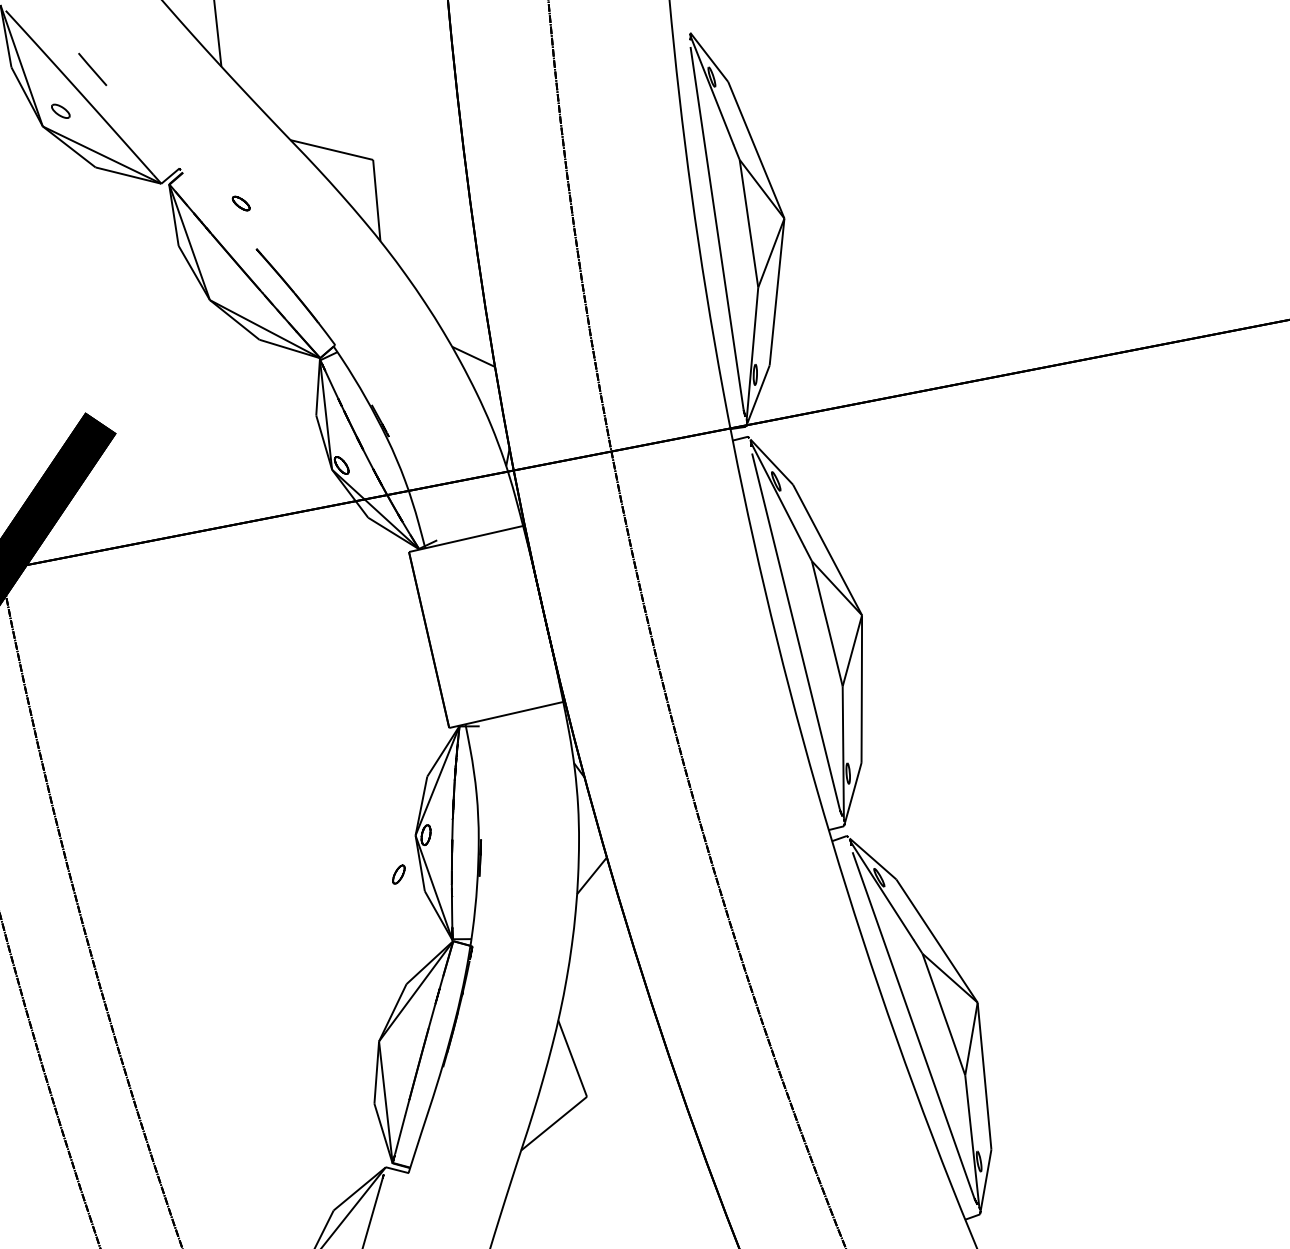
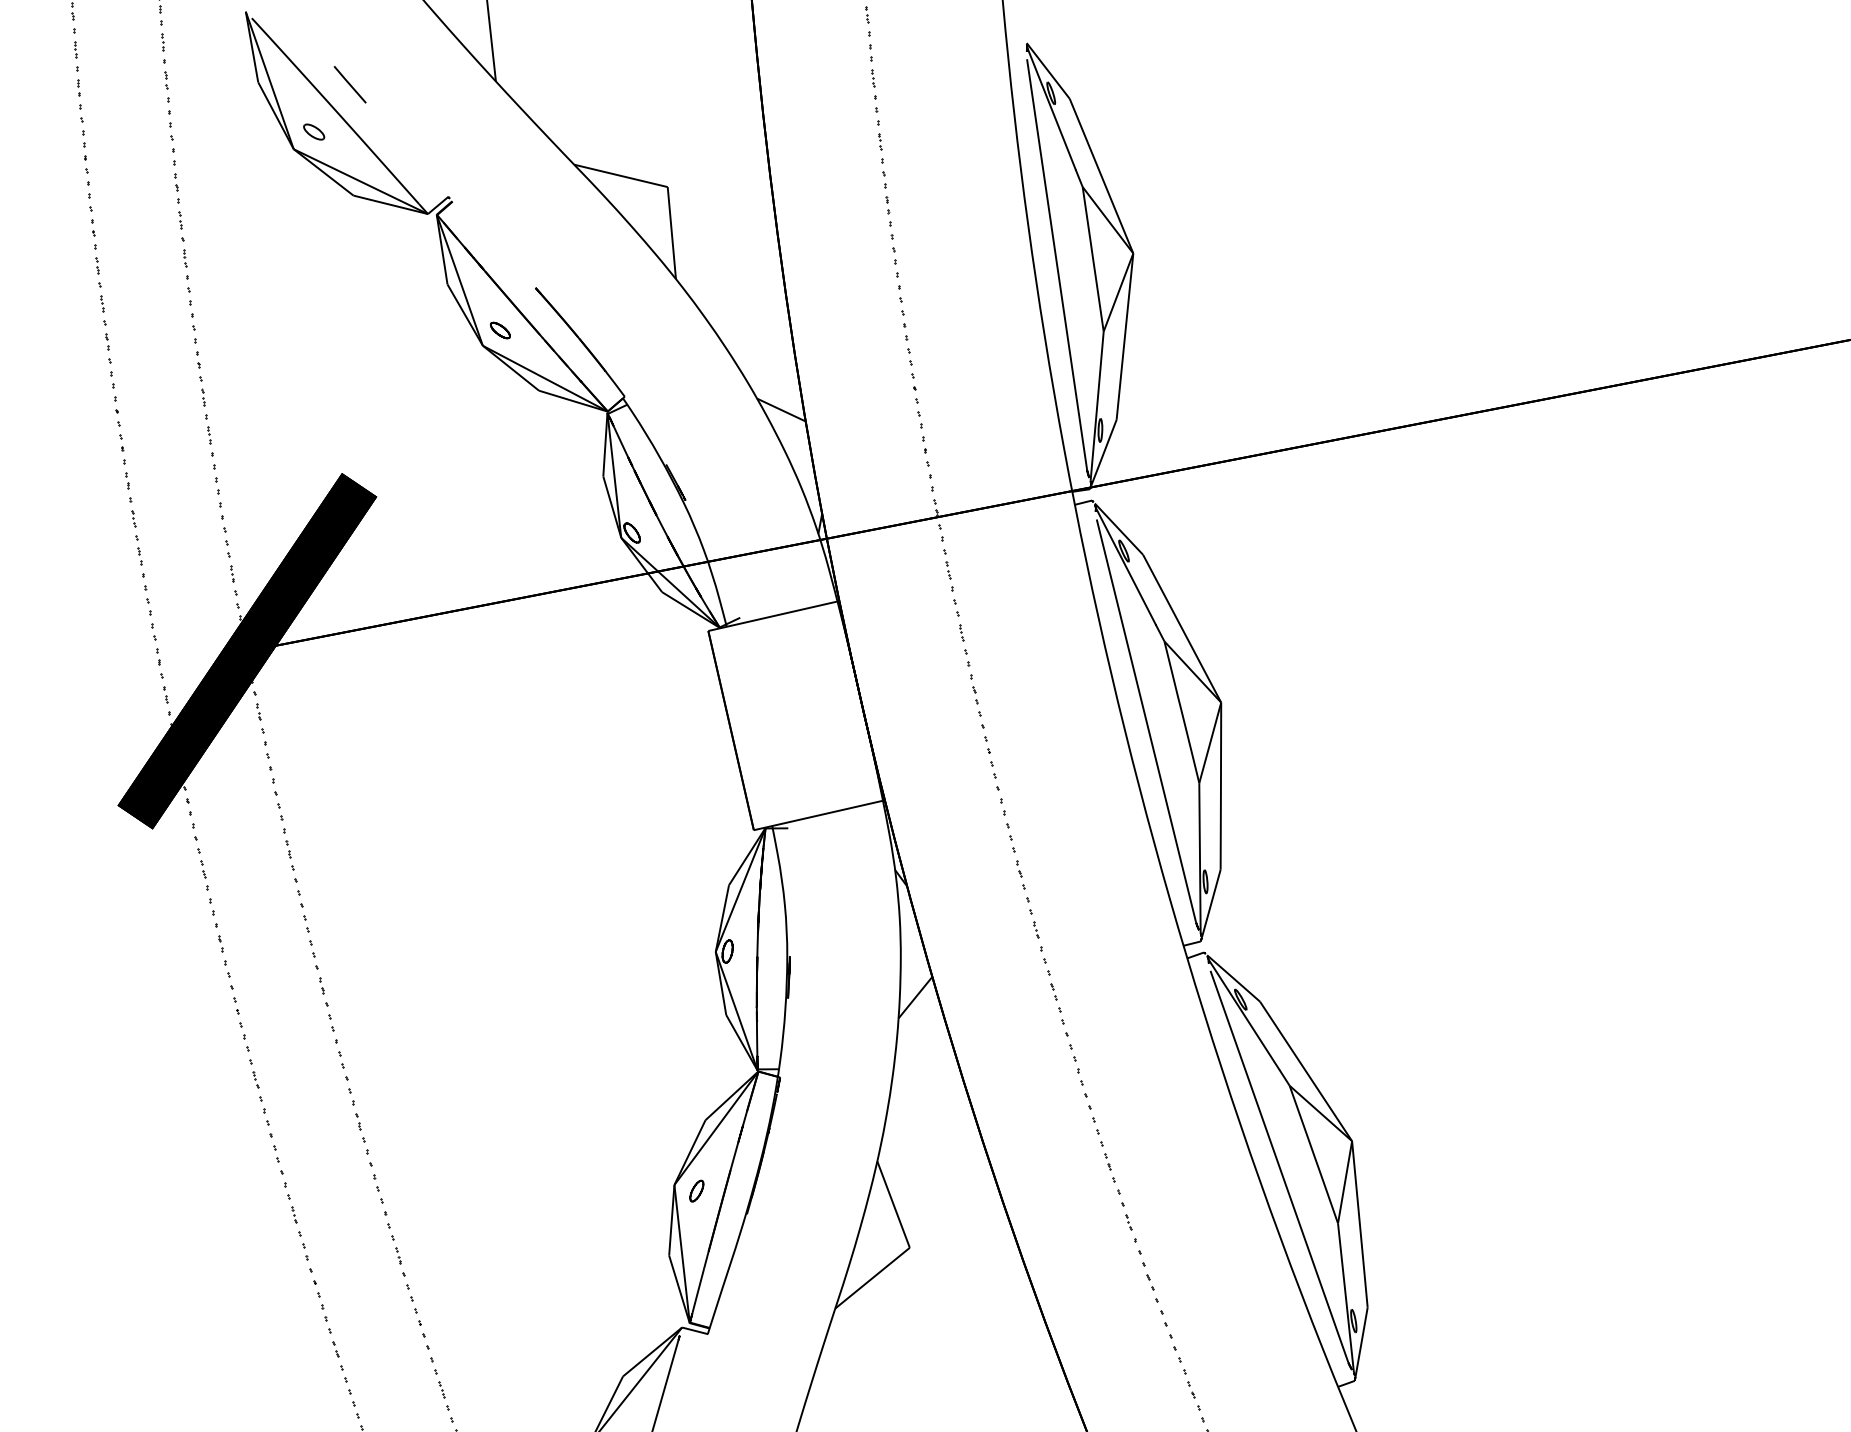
part: (240, 203) -> (499, 330), moved
part: (398, 873) -> (696, 1190), moved

